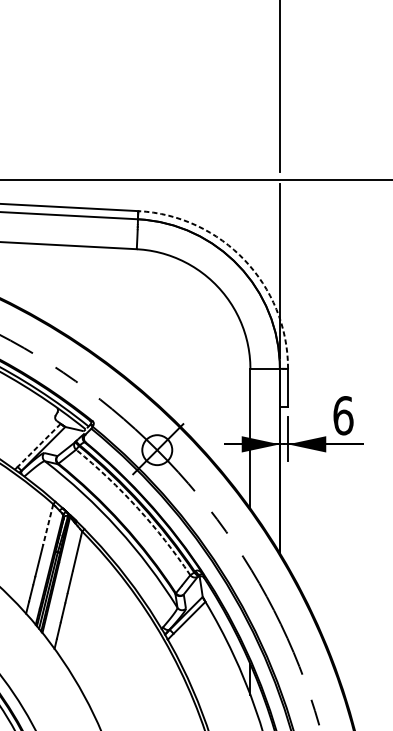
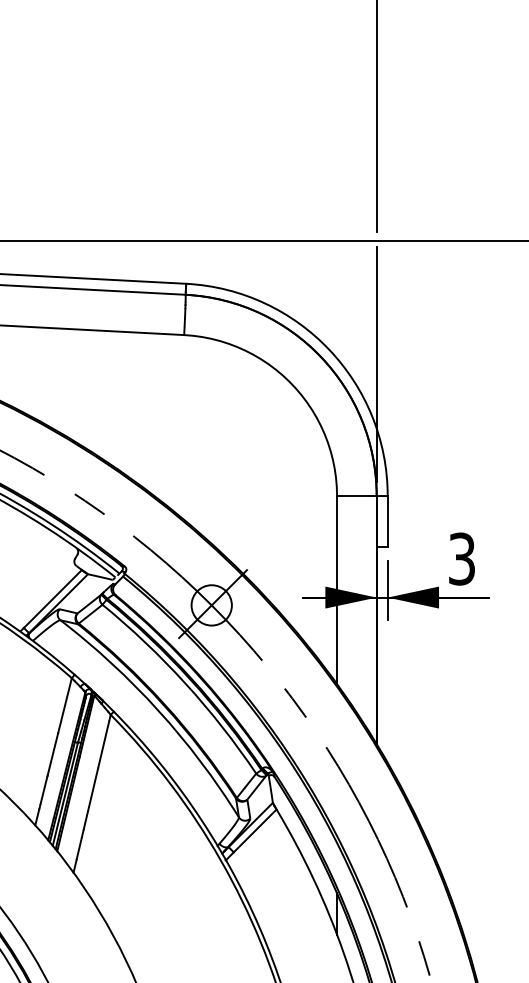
arc: (244, 259) -> (329, 349), dashed -> solid
text: (342, 415) -> (461, 558), 6 -> 3
line: (38, 445) -> (52, 599), dashed -> solid
arc: (137, 508) -> (185, 683), dashed -> solid
line: (47, 525) -> (64, 706), dashed -> solid

